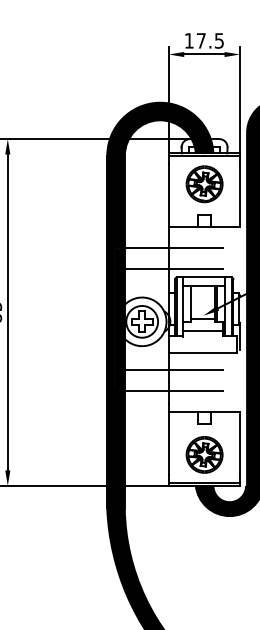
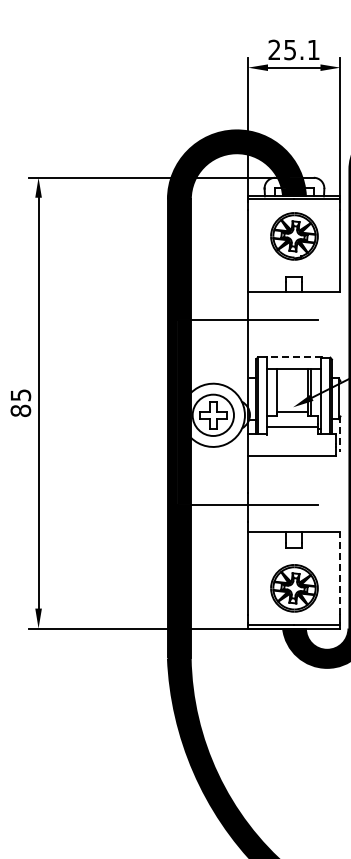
text: (203, 40) -> (293, 49), 17.5 -> 25.1
line: (168, 268) -> (247, 346), removed
line: (203, 277) -> (293, 357), solid -> dashed
line: (239, 336) -> (340, 434), solid -> dashed
line: (168, 370) -> (247, 478), removed
line: (239, 443) -> (340, 573), solid -> dashed

